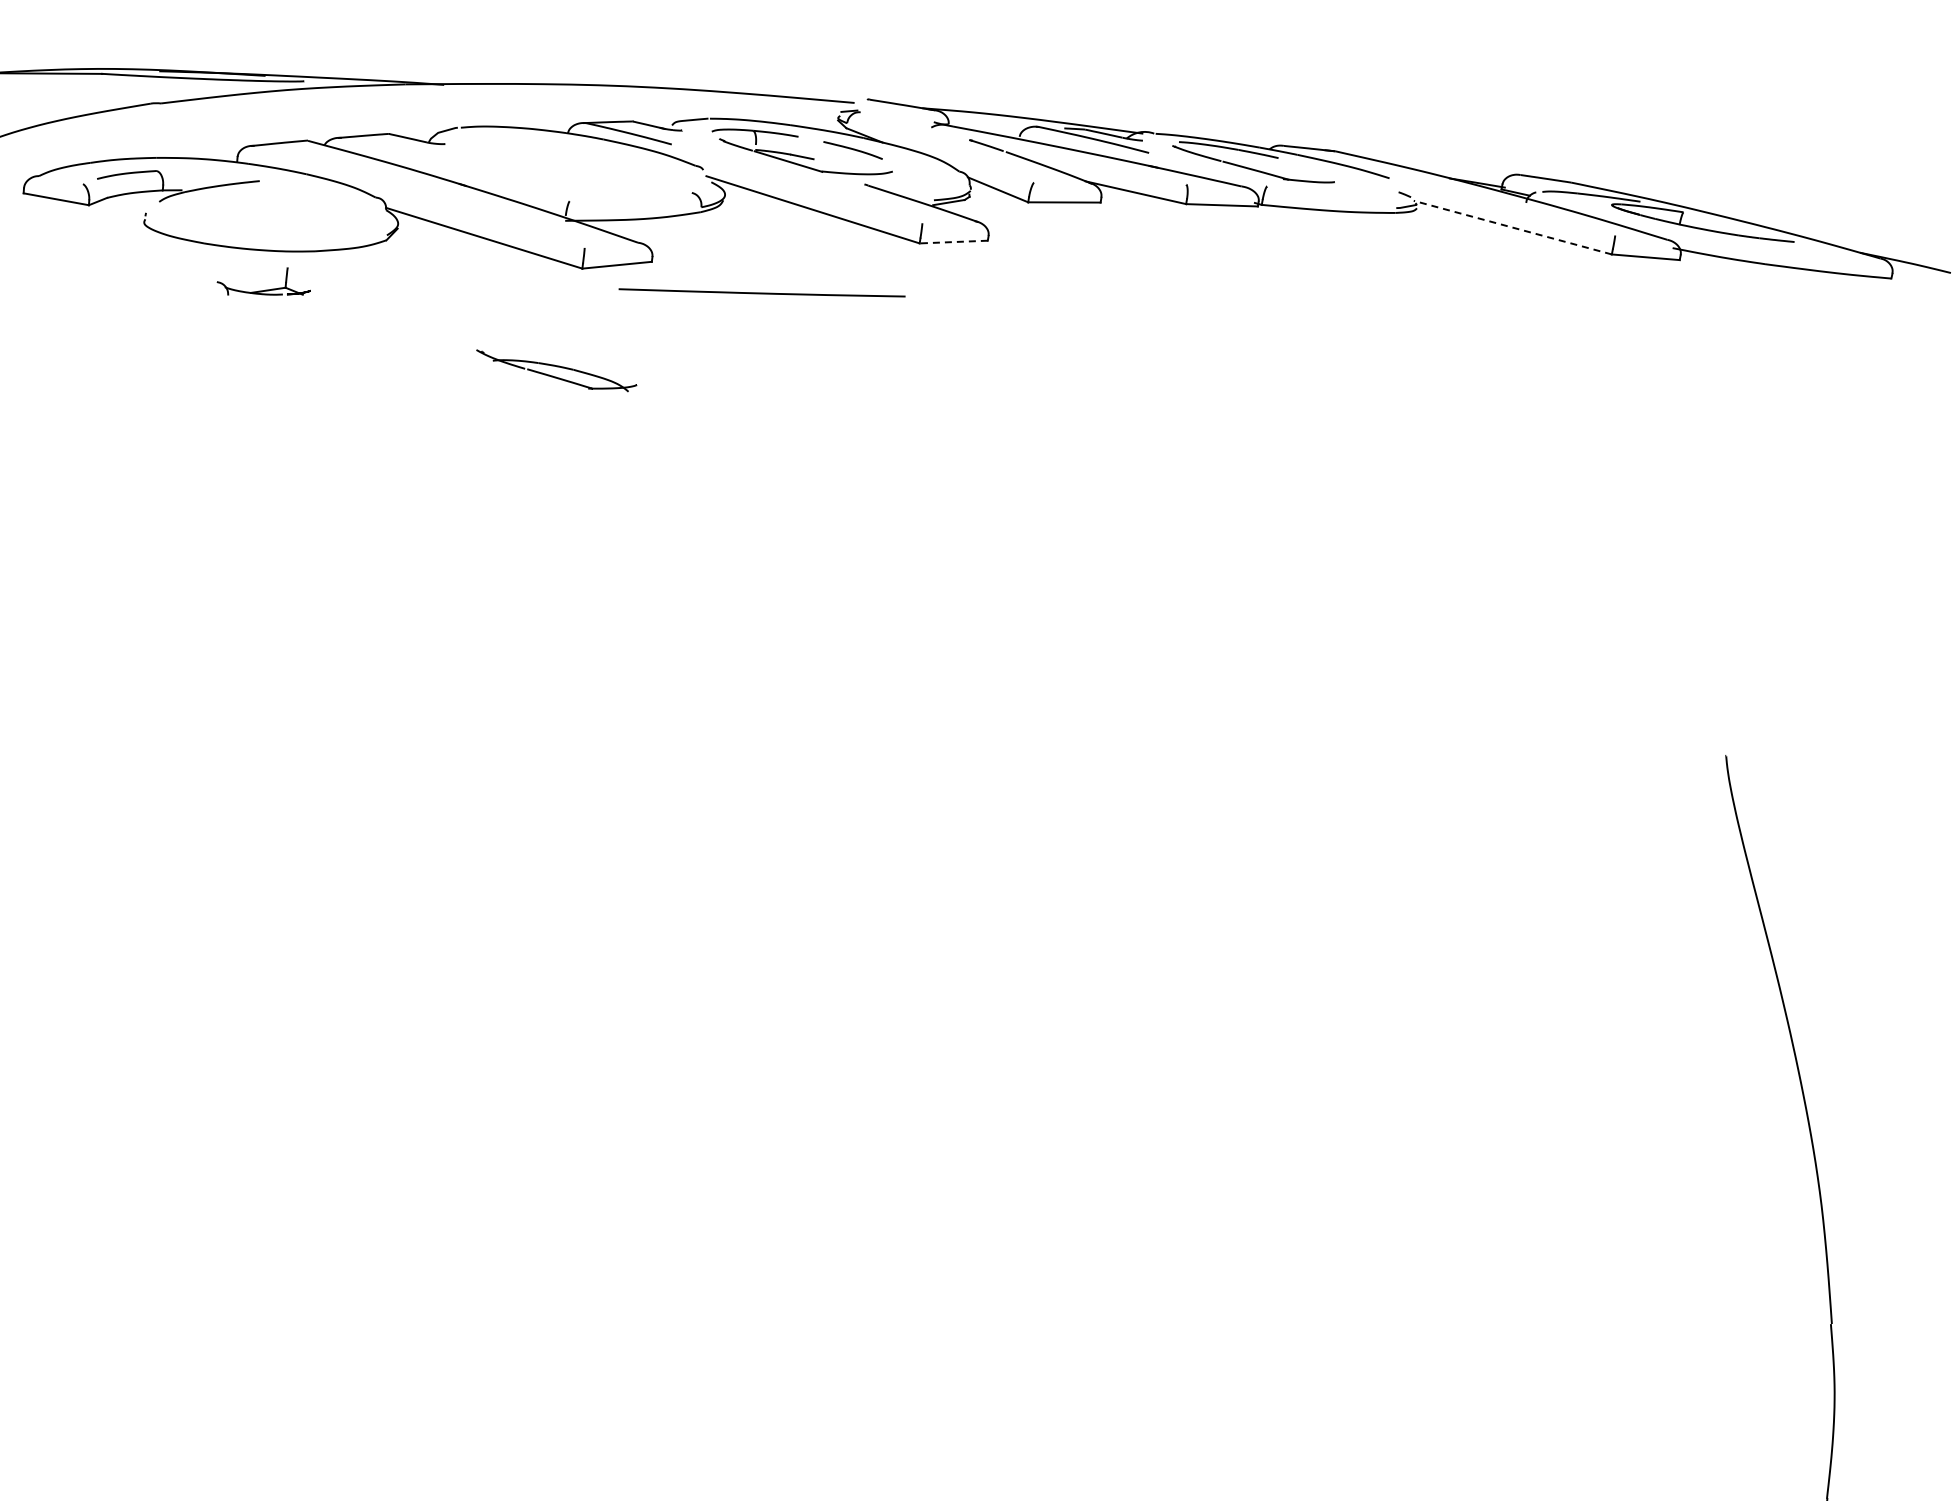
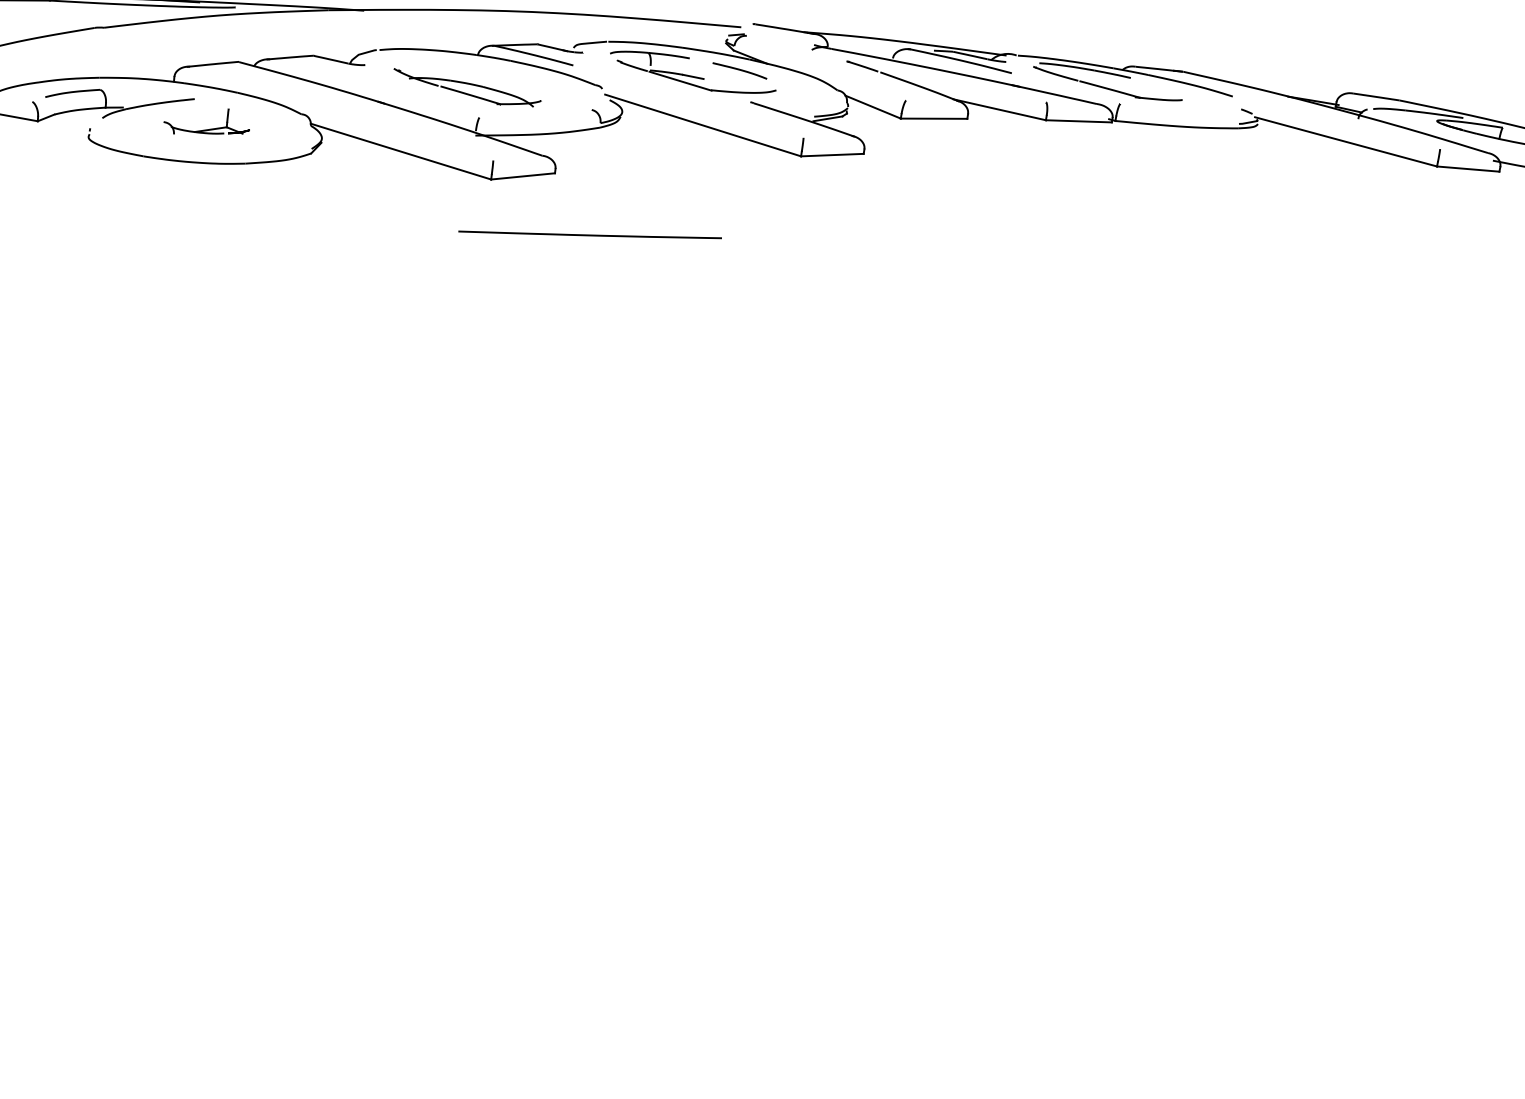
line: (1512, 227) -> (1345, 141), dashed -> solid
line: (953, 242) -> (832, 155), dashed -> solid
part: (265, 289) -> (208, 128), moved
line: (761, 292) -> (589, 234), moved
part: (556, 370) -> (467, 87), moved

